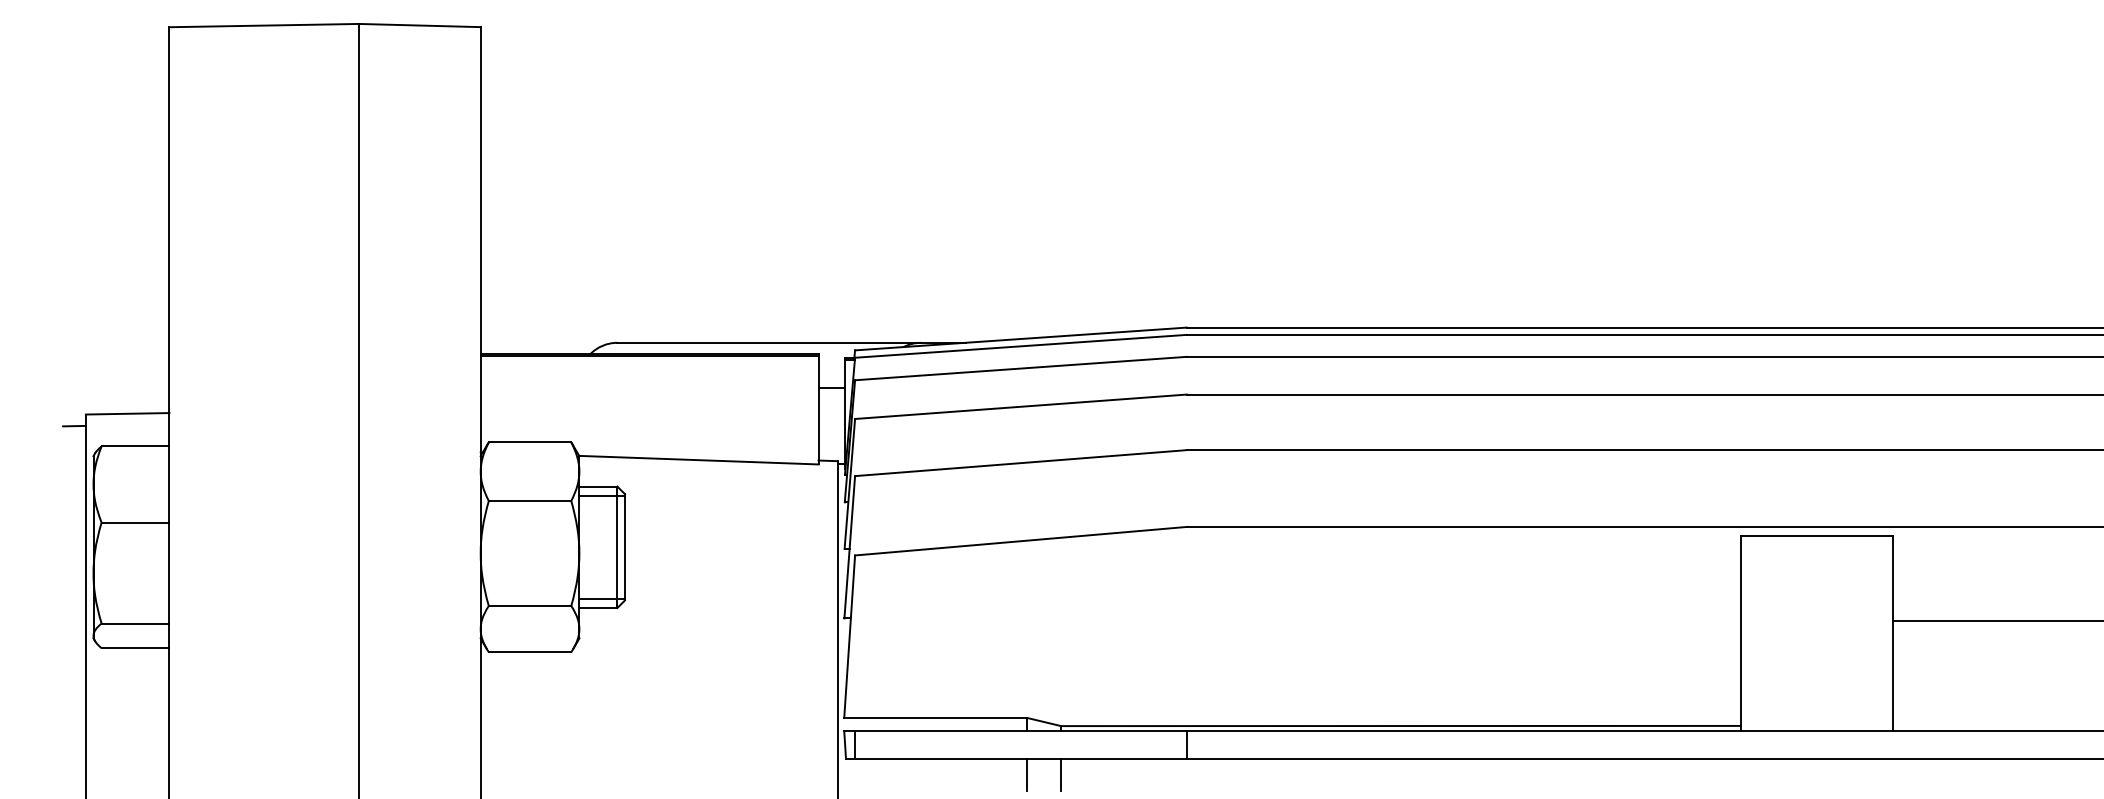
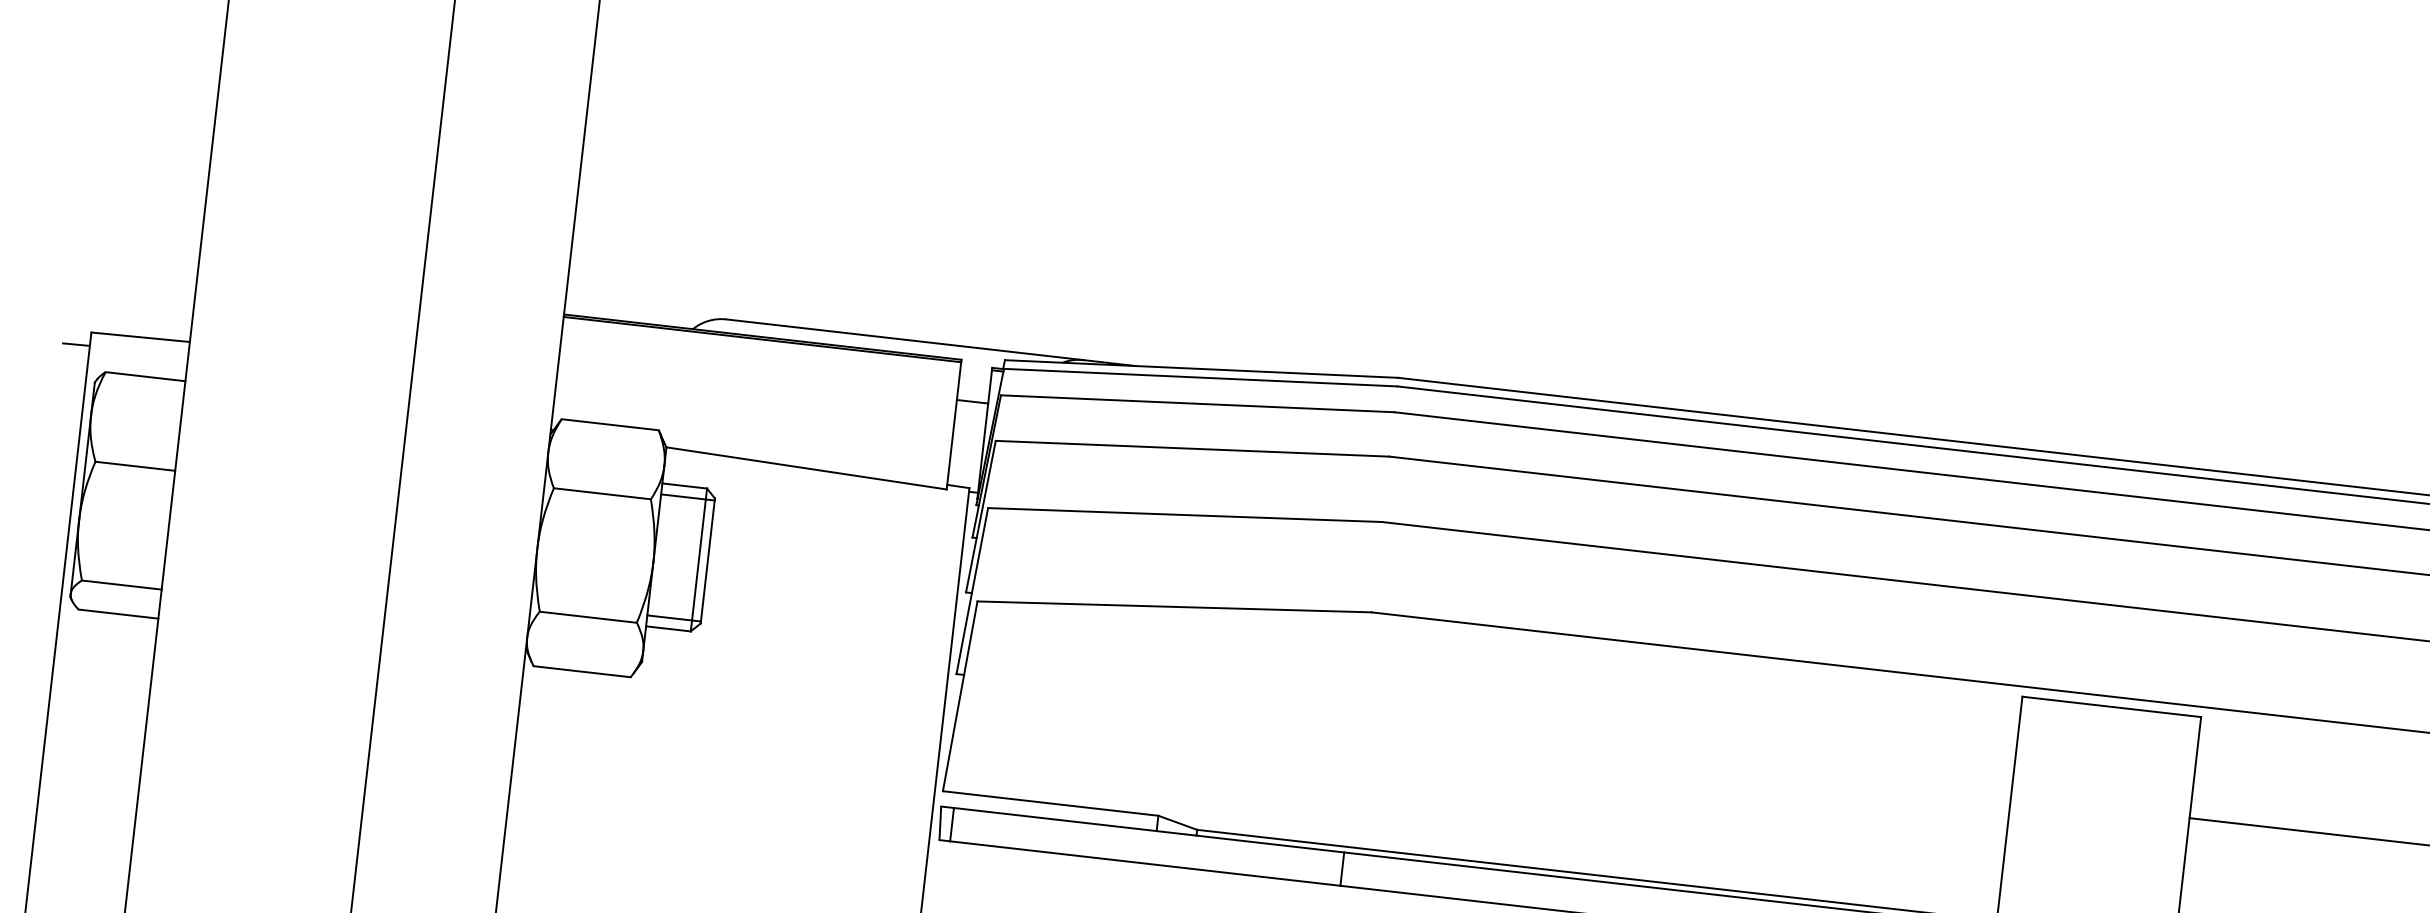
line: (1027, 774) -> (1150, 882), removed
line: (1061, 774) -> (1190, 886), removed

